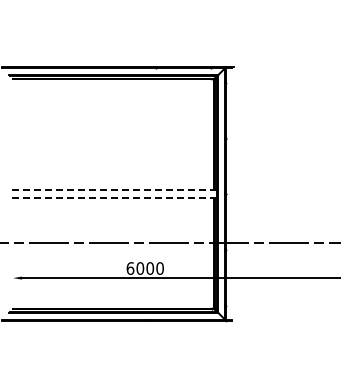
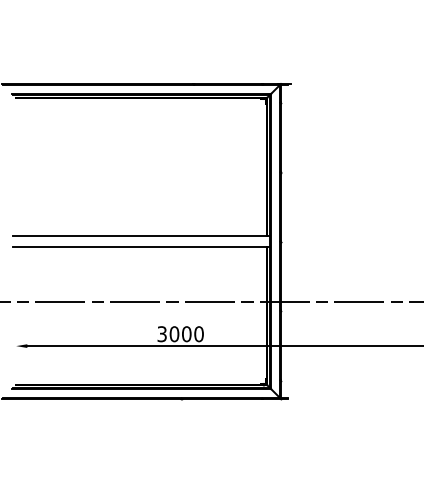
line: (113, 189) -> (141, 235), dashed -> solid
line: (113, 198) -> (141, 247), dashed -> solid
text: (130, 268) -> (162, 334), 6000 -> 3000

